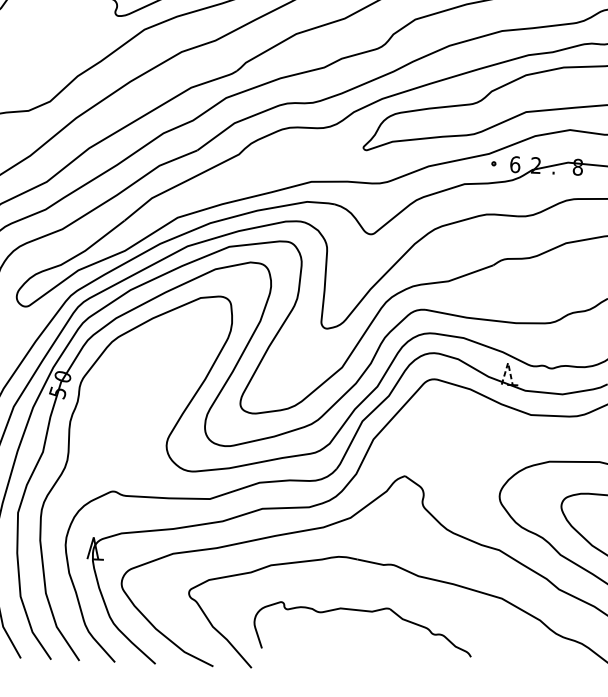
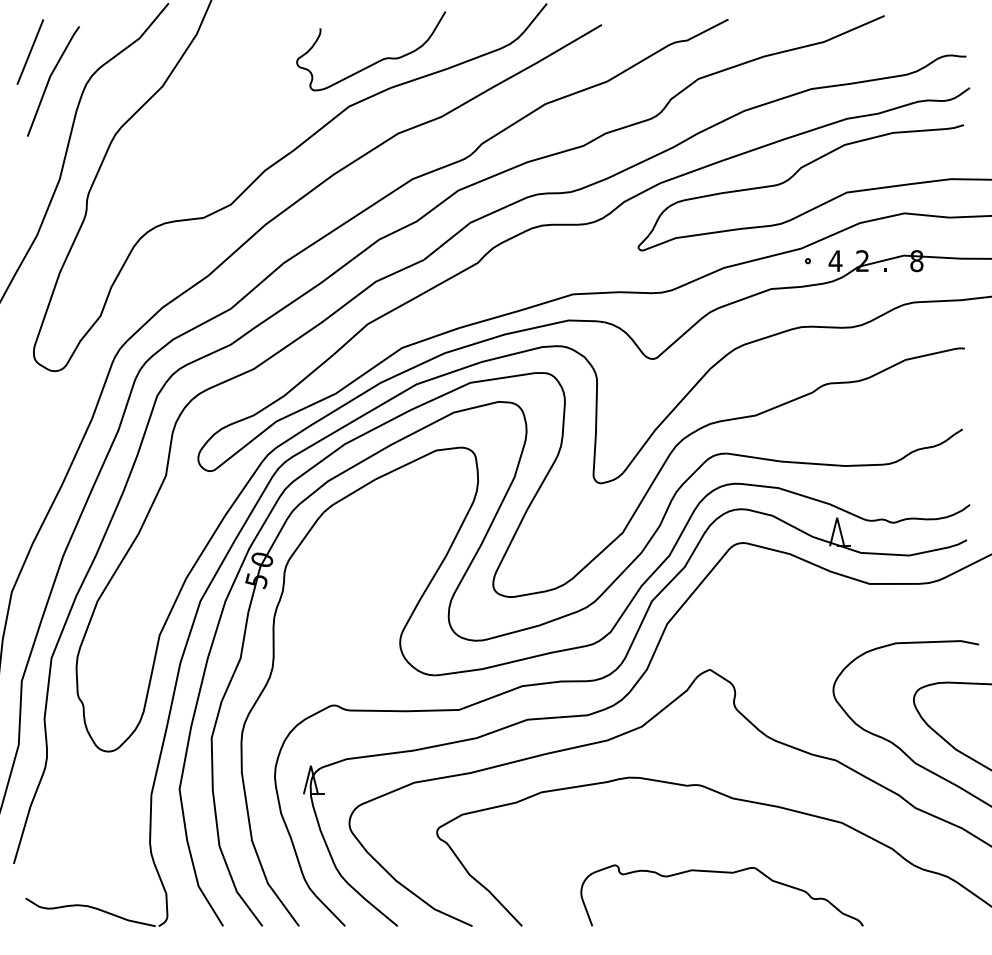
text: (515, 164) -> (835, 261), 6 -> 4
line: (508, 362) -> (837, 517), dashed -> solid
part: (364, 611) -> (722, 873), moved

